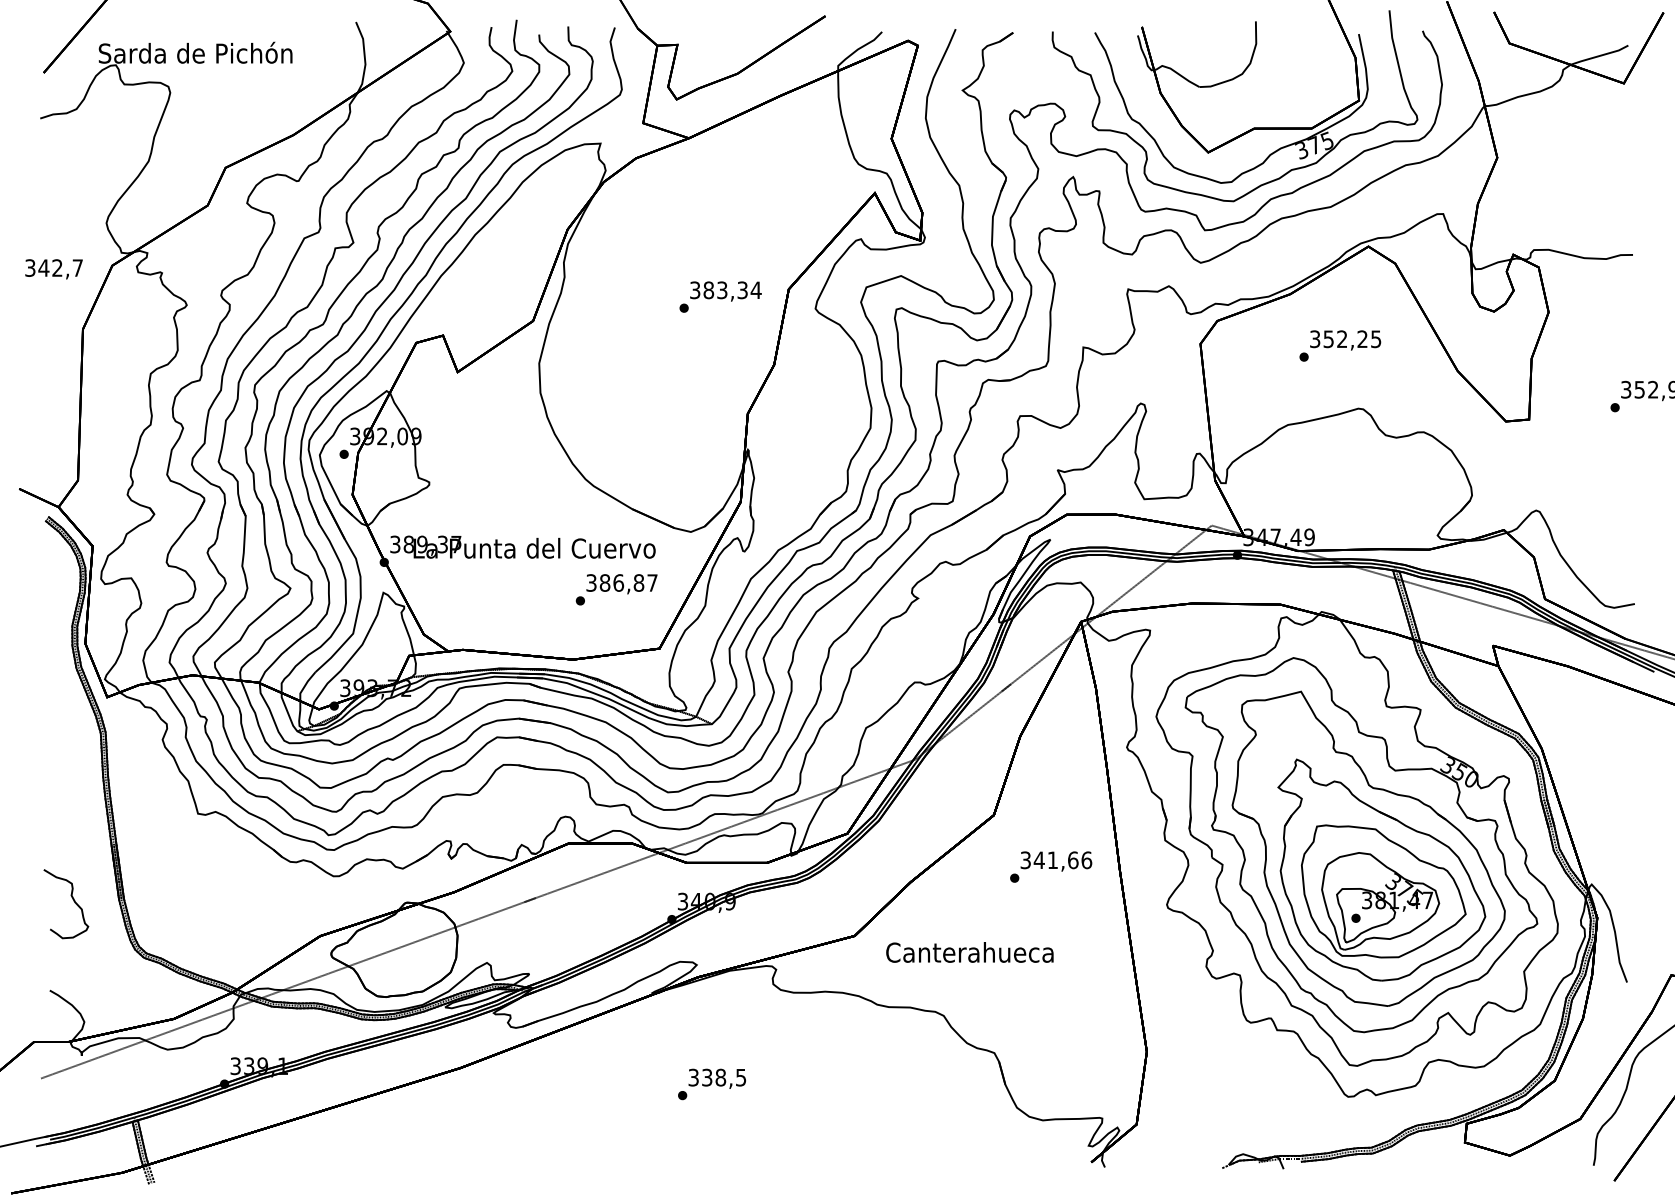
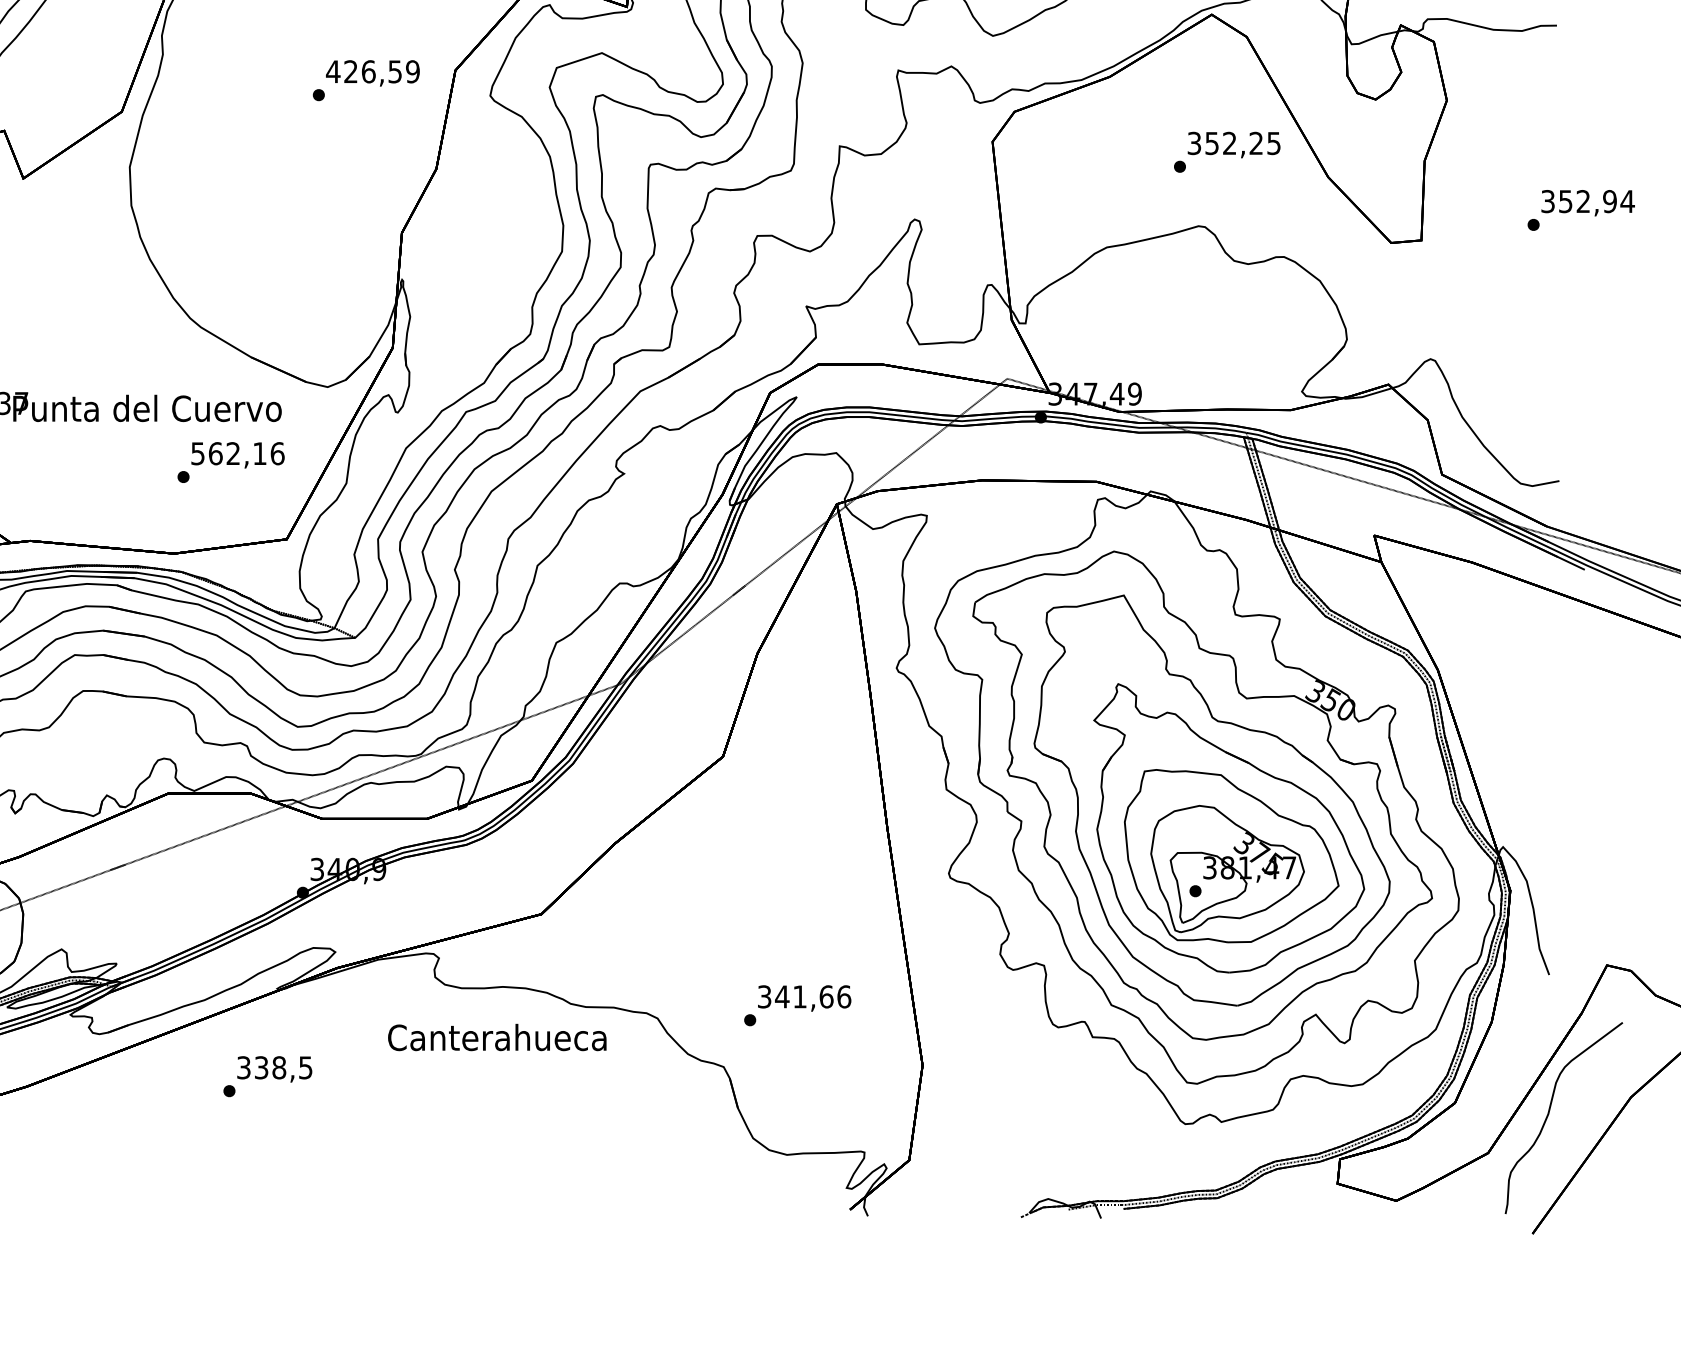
text: (725, 290) -> (372, 72), 383,34 -> 426,59
text: (1340, 345) -> (1227, 151), moved
text: (621, 582) -> (237, 453), 386,87 -> 562,16
text: (1051, 866) -> (798, 1004), moved
text: (969, 952) -> (496, 1037), moved
text: (711, 1084) -> (267, 1076), moved

